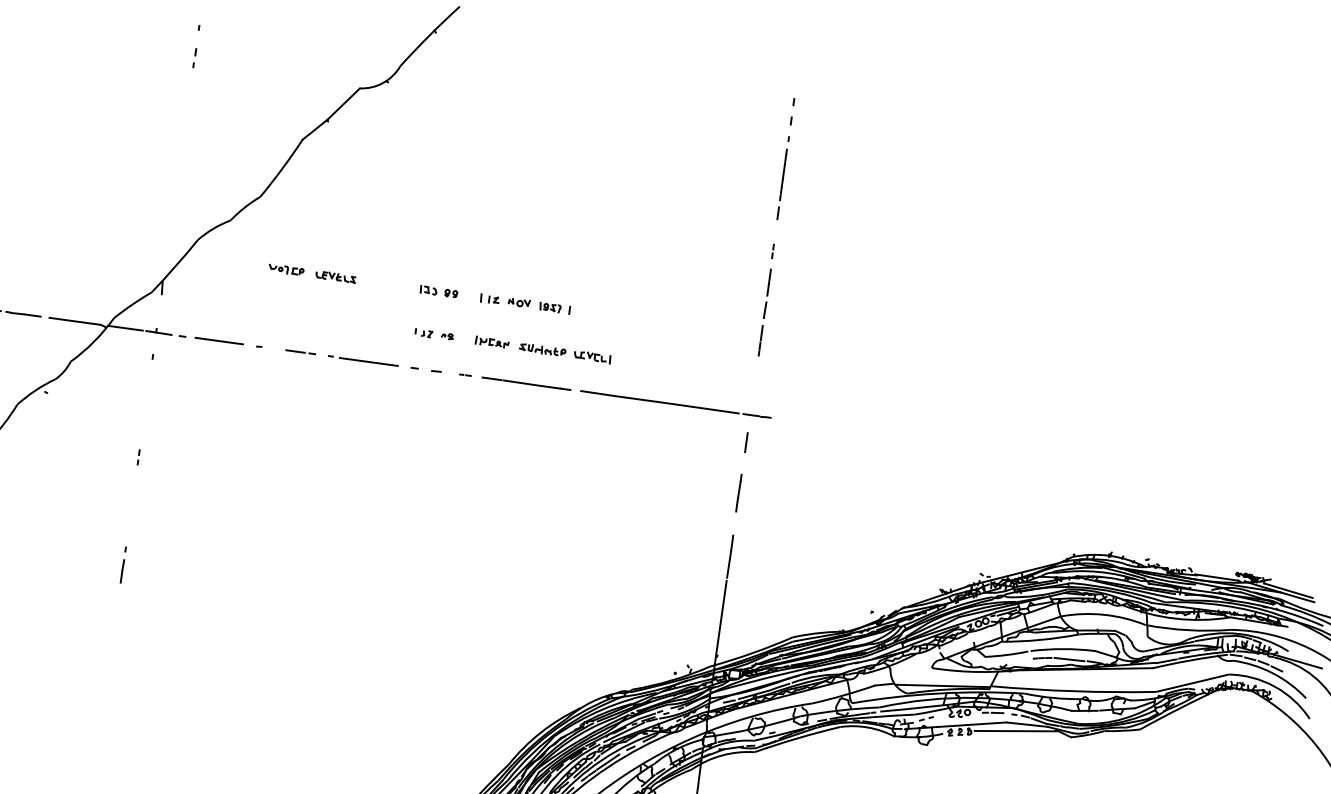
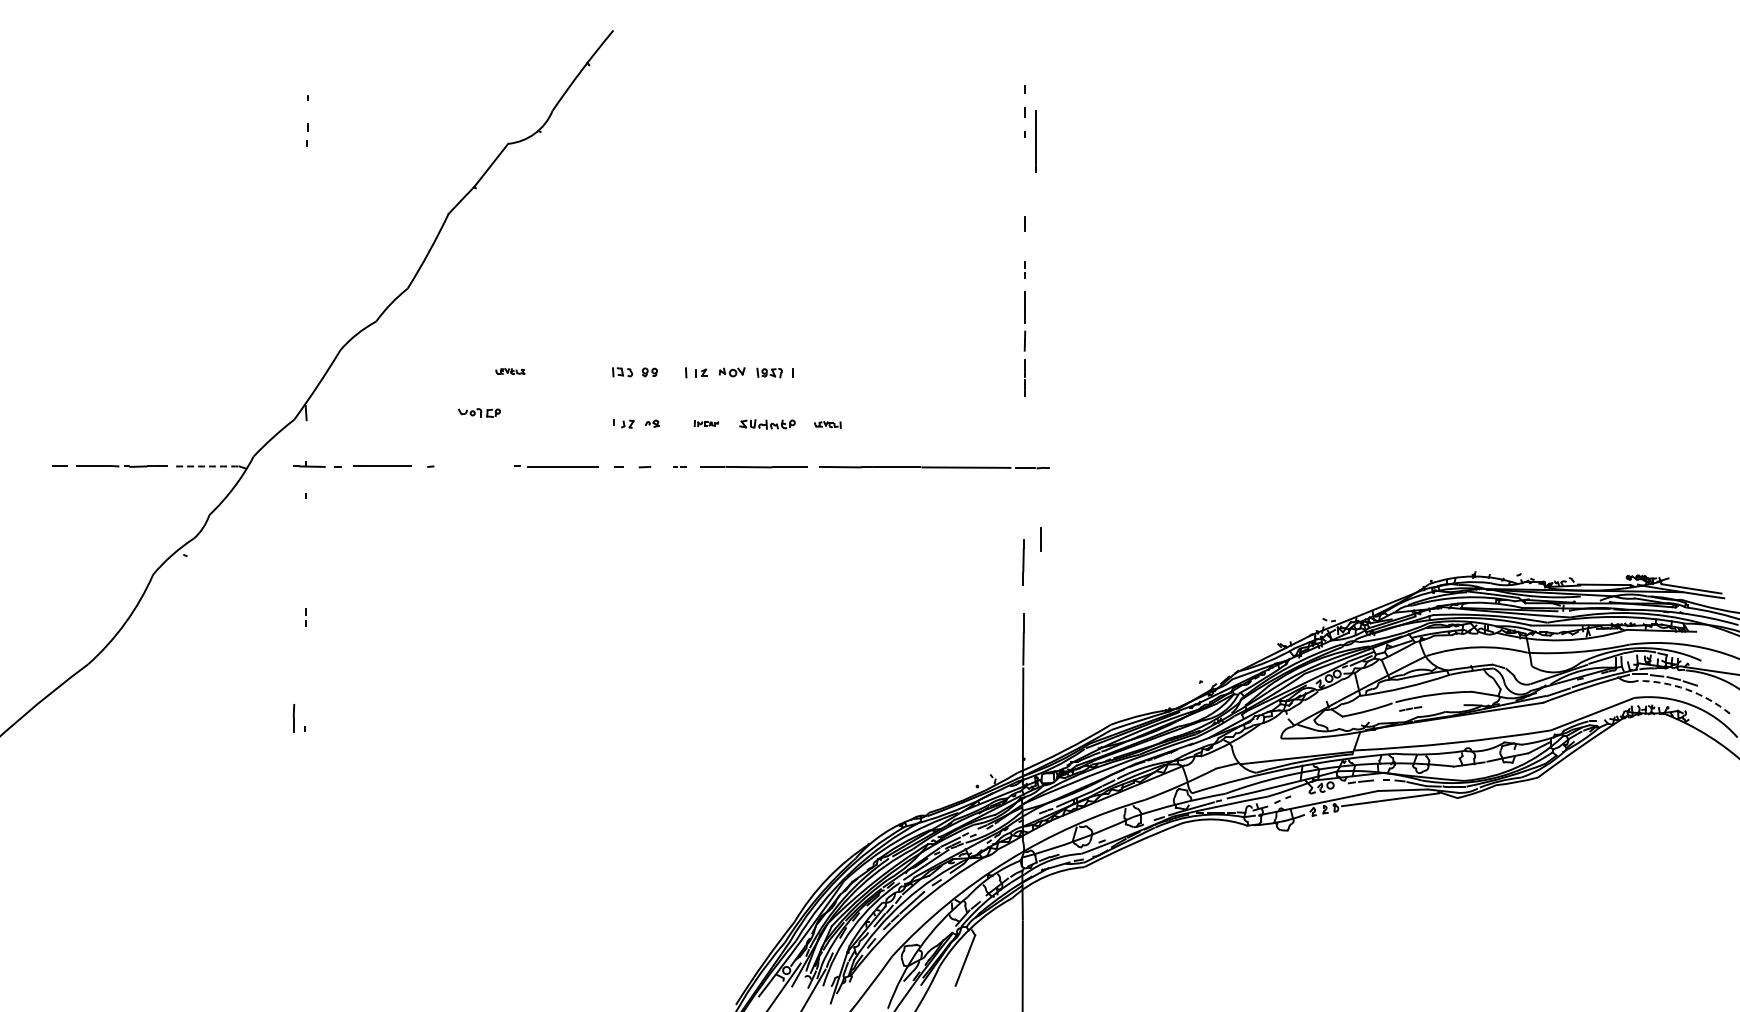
line: (783, 174) -> (1035, 141), moved
part: (286, 269) -> (479, 412), moved
part: (336, 277) -> (510, 371), size x0.6
arc: (74, 321) -> (207, 466), solid -> dashed
line: (125, 328) -> (268, 466), removed
part: (492, 342) -> (706, 423), size x0.6
line: (300, 351) -> (480, 465), removed
part: (592, 356) -> (827, 424), size x0.6
line: (745, 442) -> (1040, 539), moved
part: (122, 571) -> (293, 718), moved
line: (1069, 659) -> (1442, 705), removed
arc: (1272, 673) -> (1686, 689), solid -> dashed

